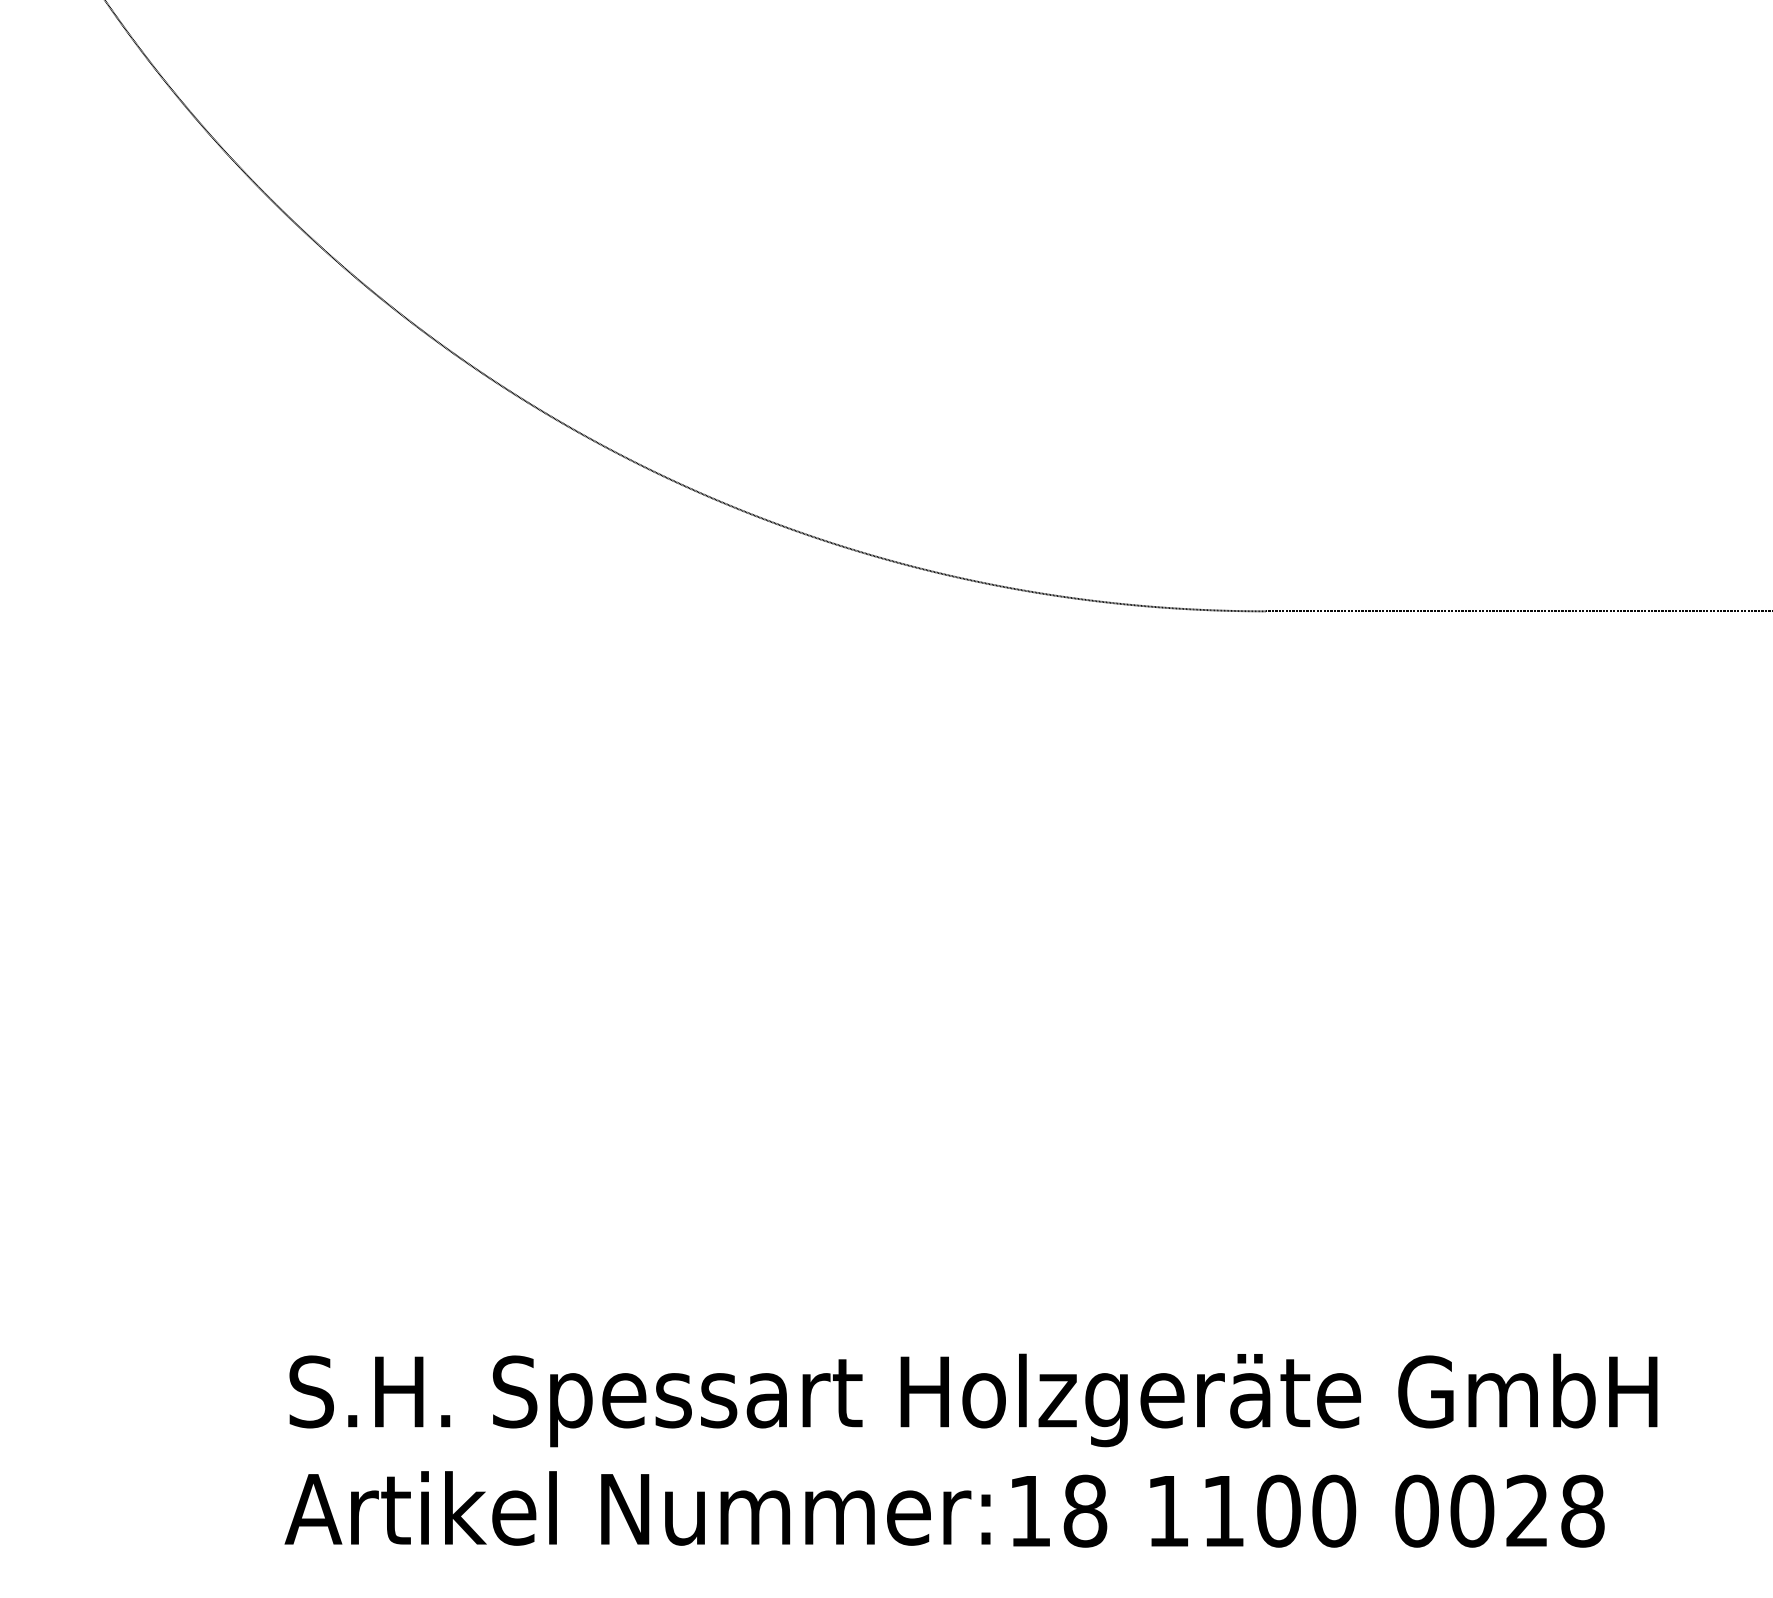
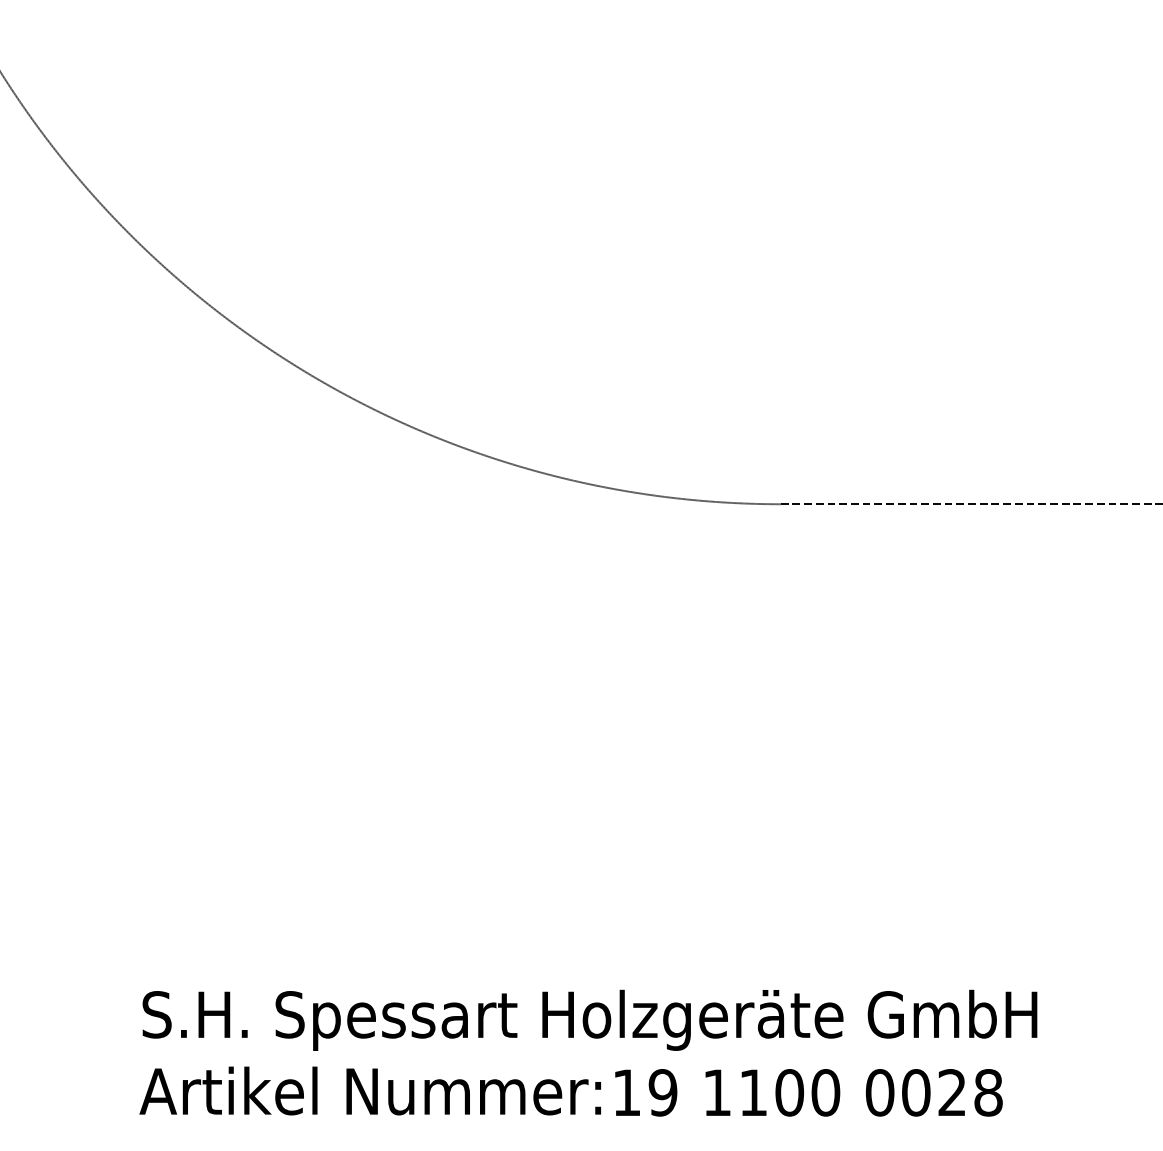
text: (1084, 1510) -> (662, 1092), 18 -> 19

